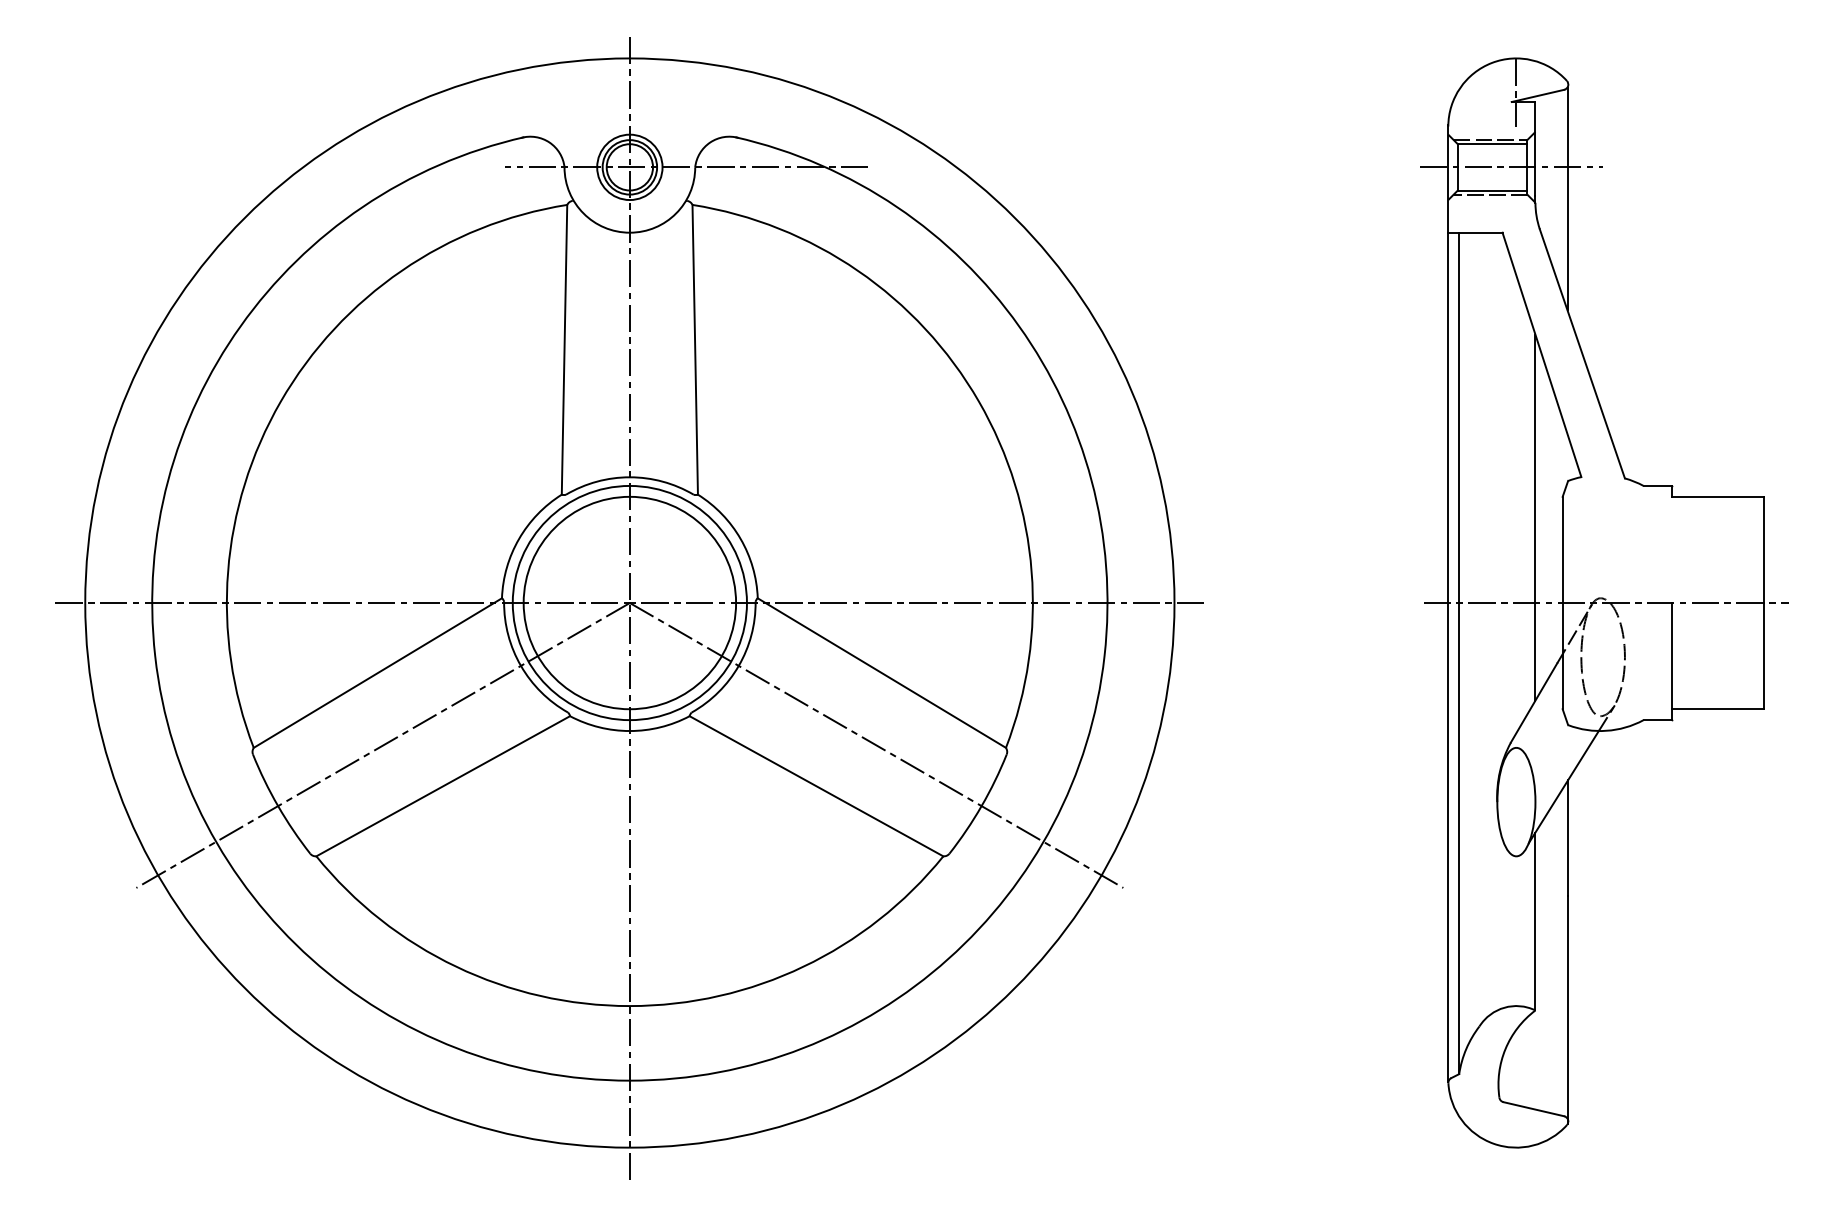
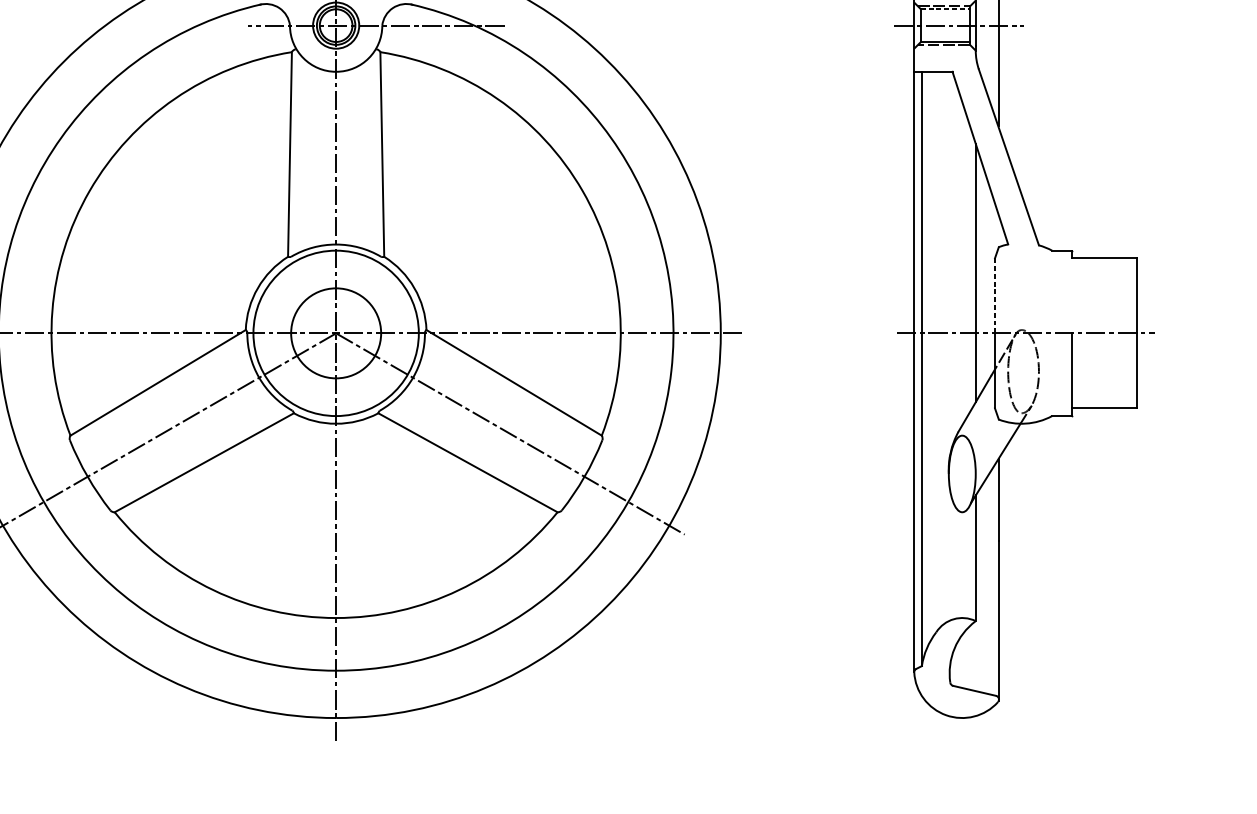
line: (1492, 144) -> (945, 9), solid -> dashed
line: (1562, 550) -> (994, 296), solid -> dashed
circle: (629, 602) -> (335, 332), size x0.6

